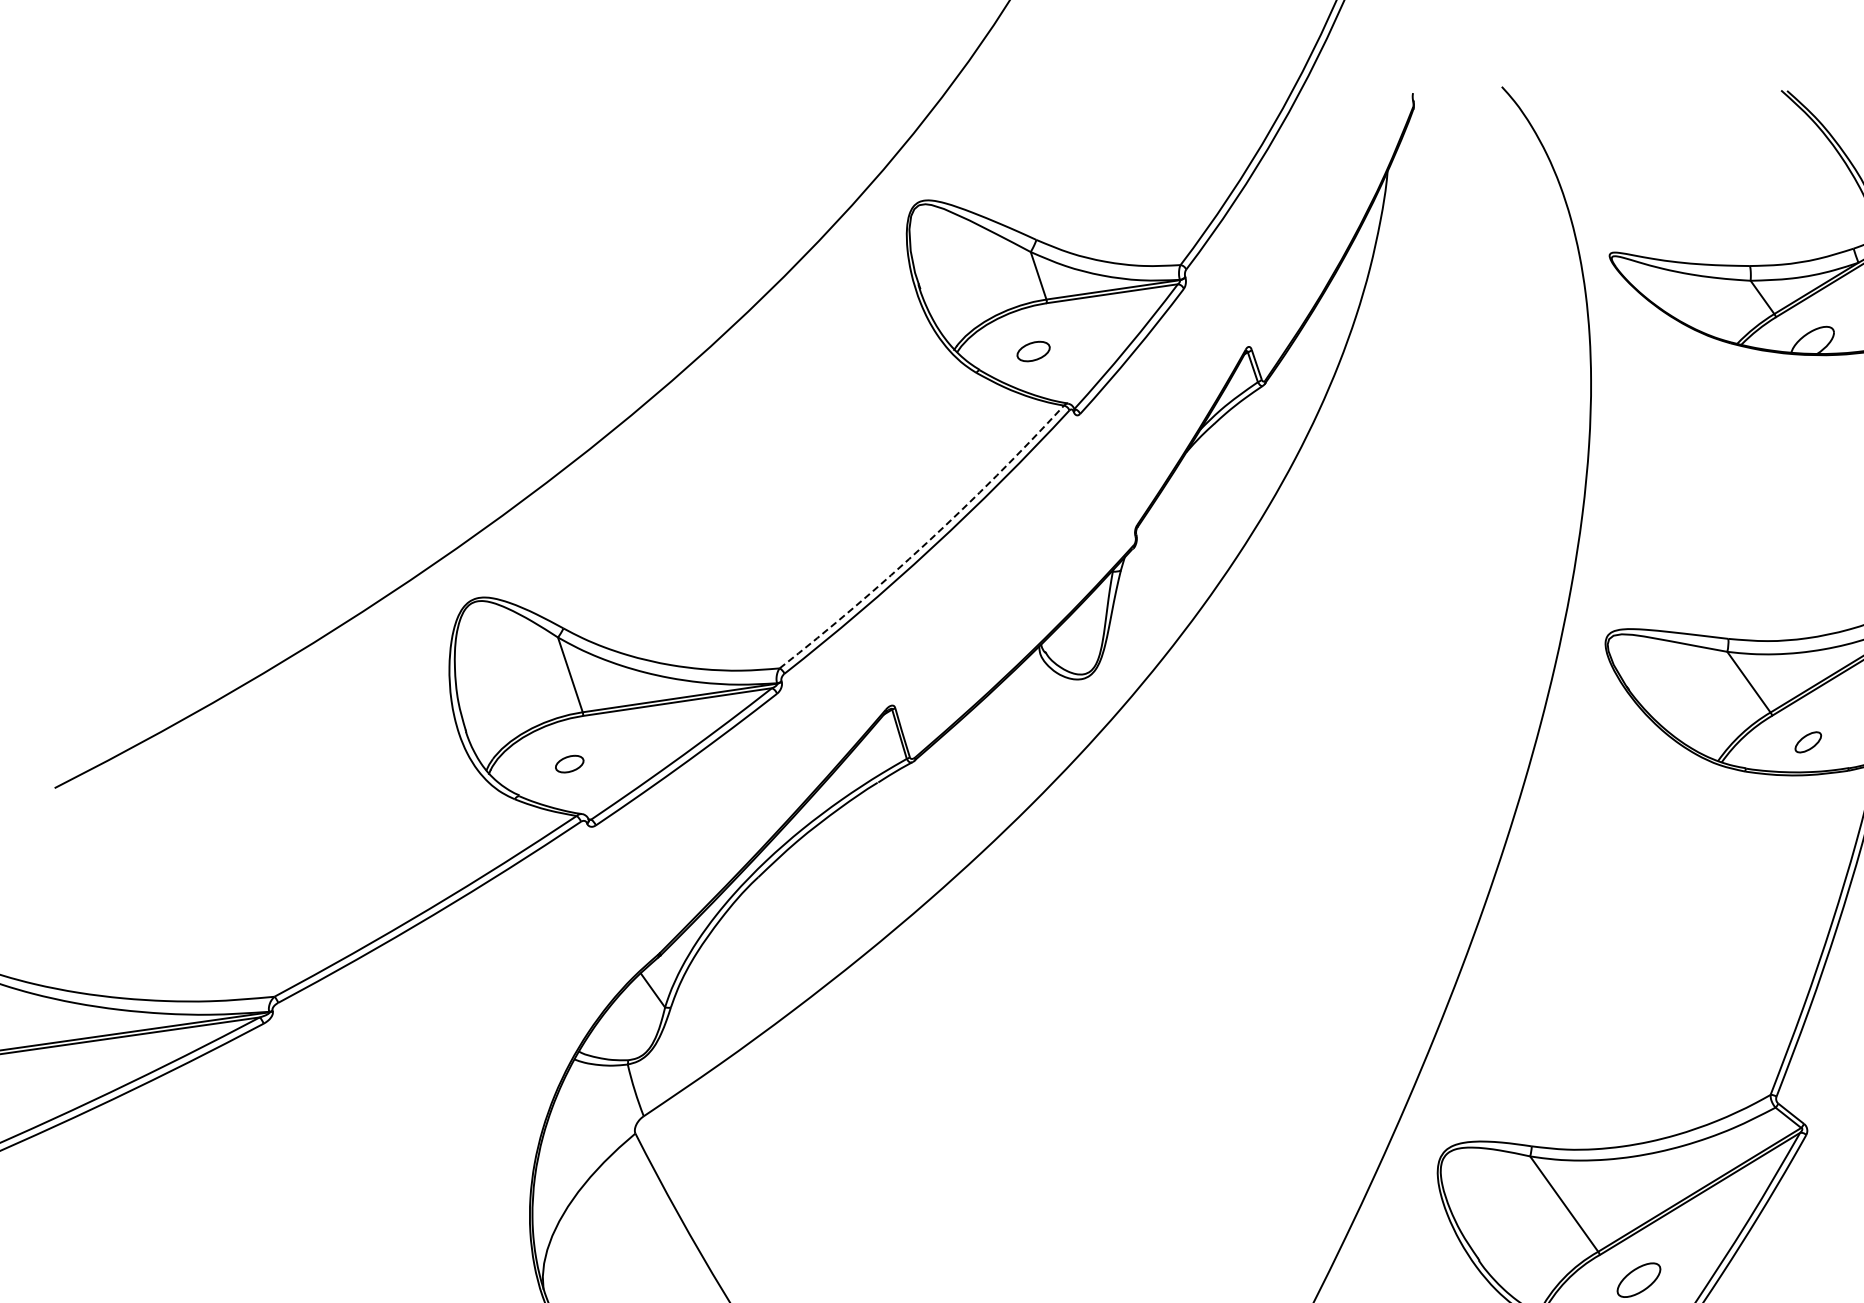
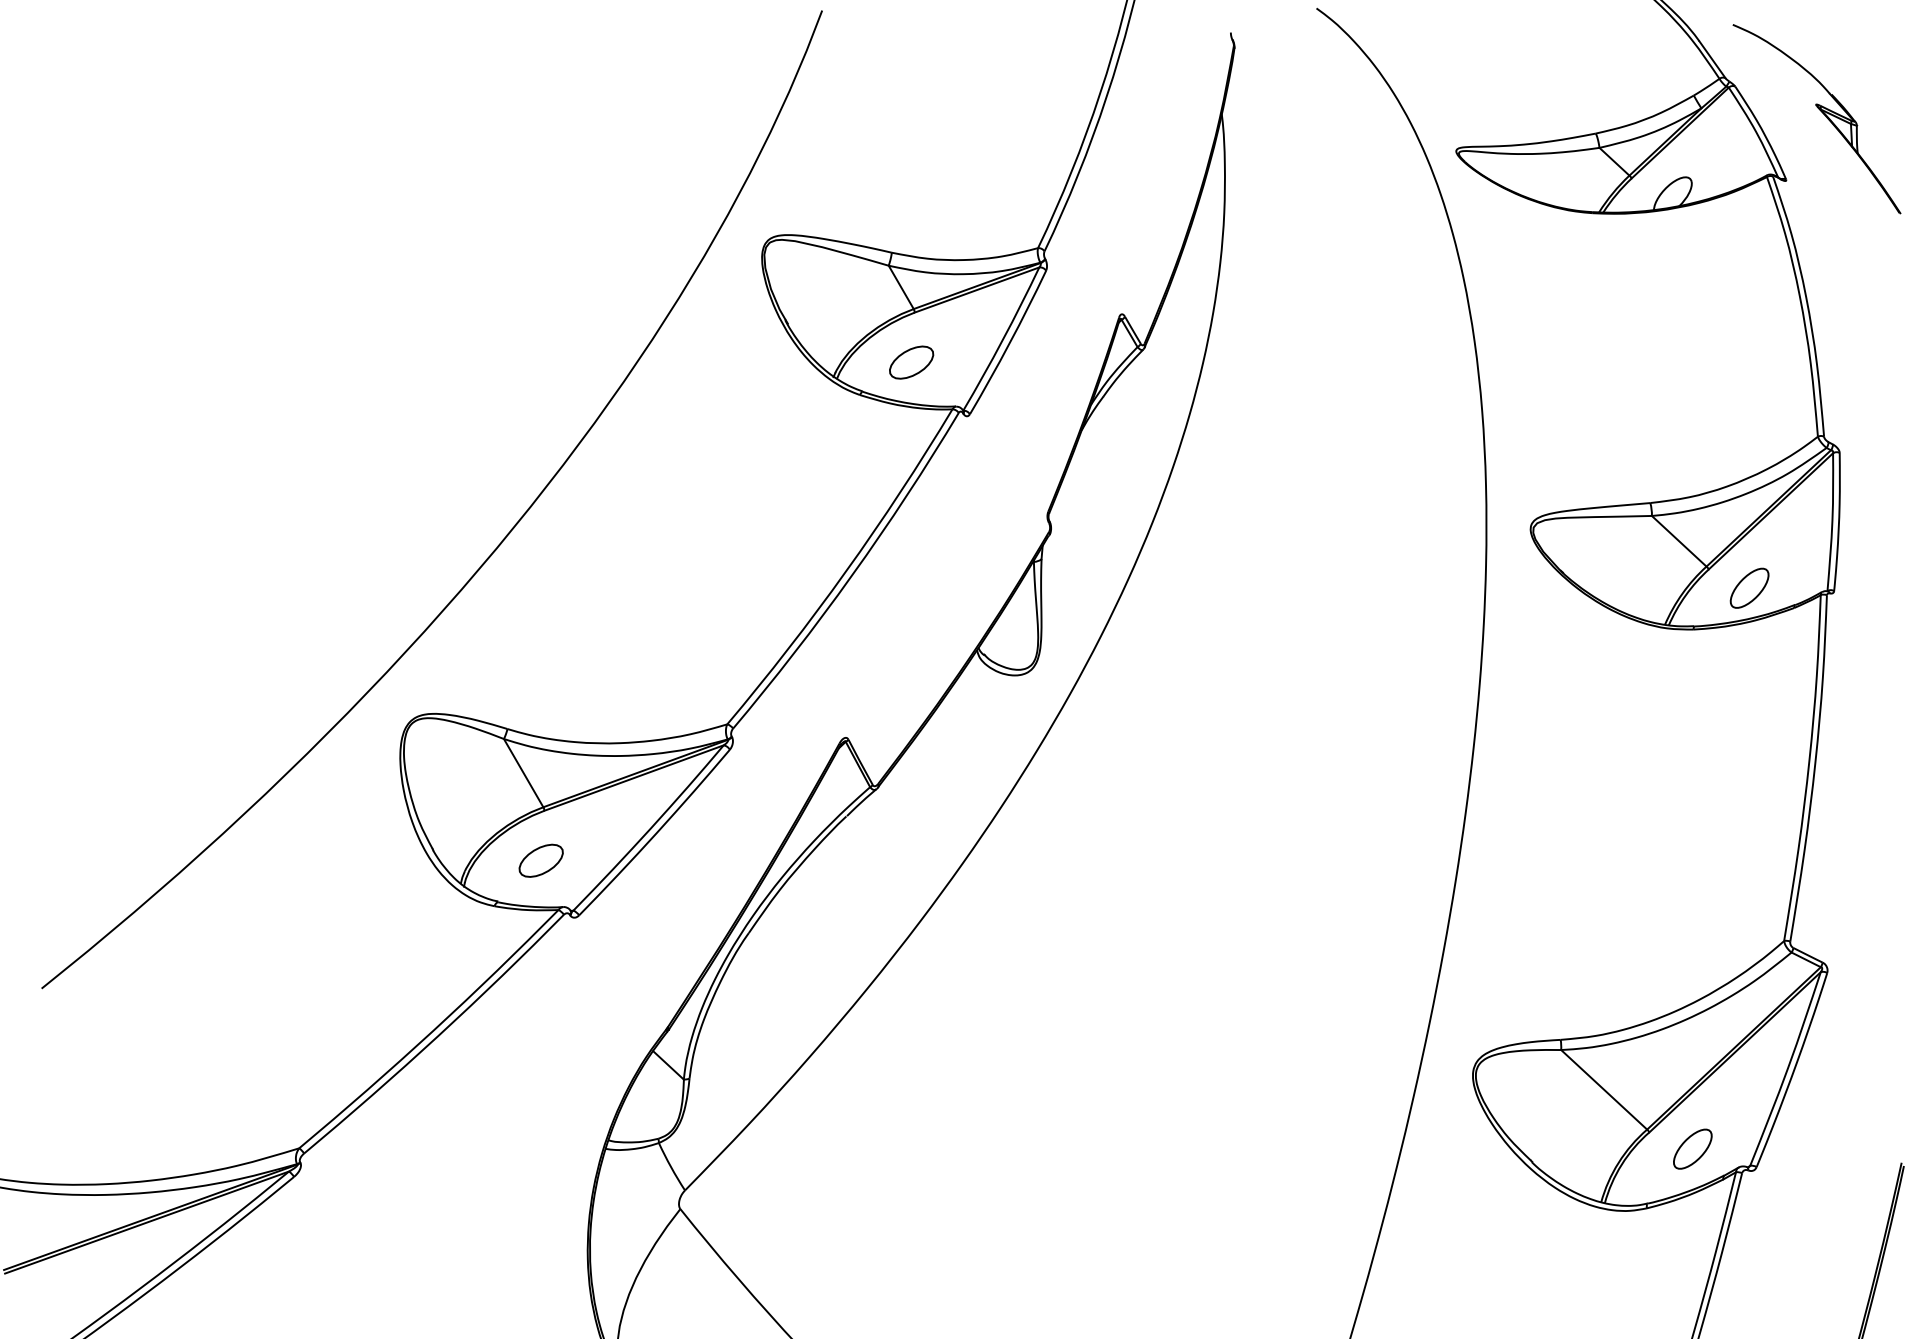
part: (1033, 351) -> (911, 362), size x1.43
arc: (927, 542) -> (846, 571), dashed -> solid
part: (1808, 741) -> (1749, 587), size x1.67
part: (569, 763) -> (540, 860), size x1.67

